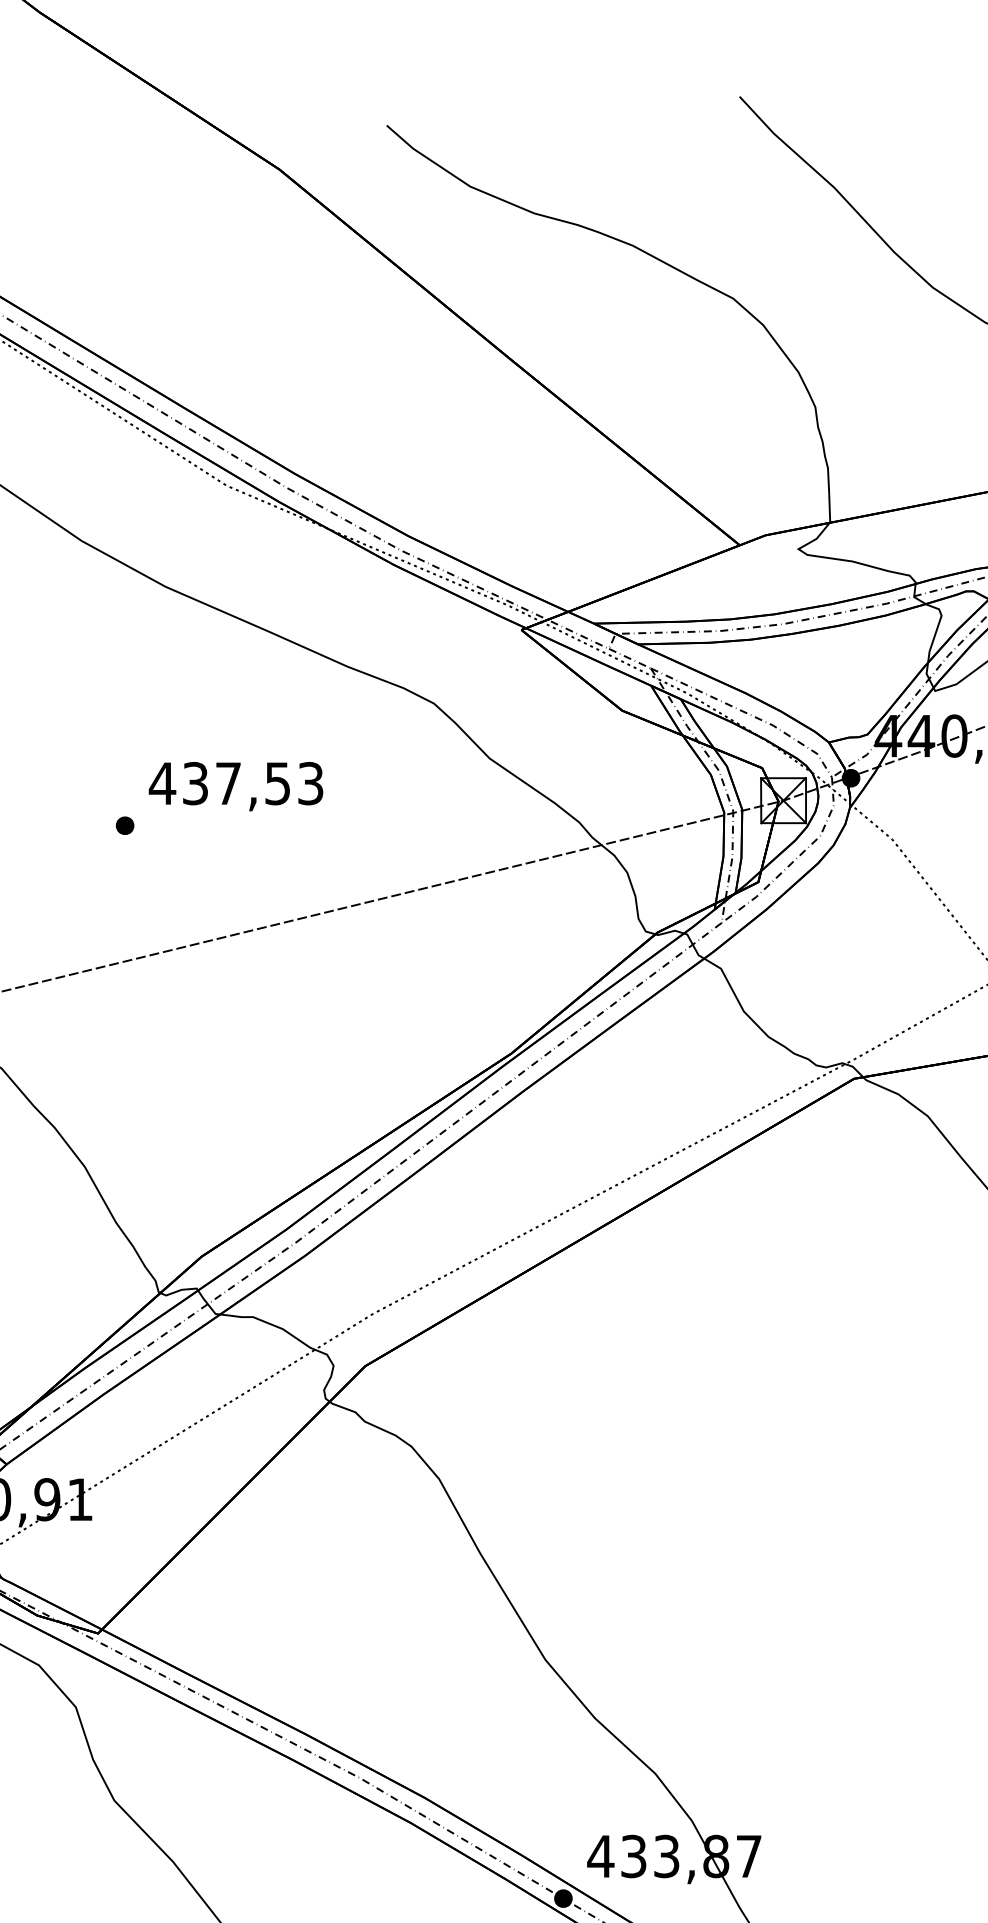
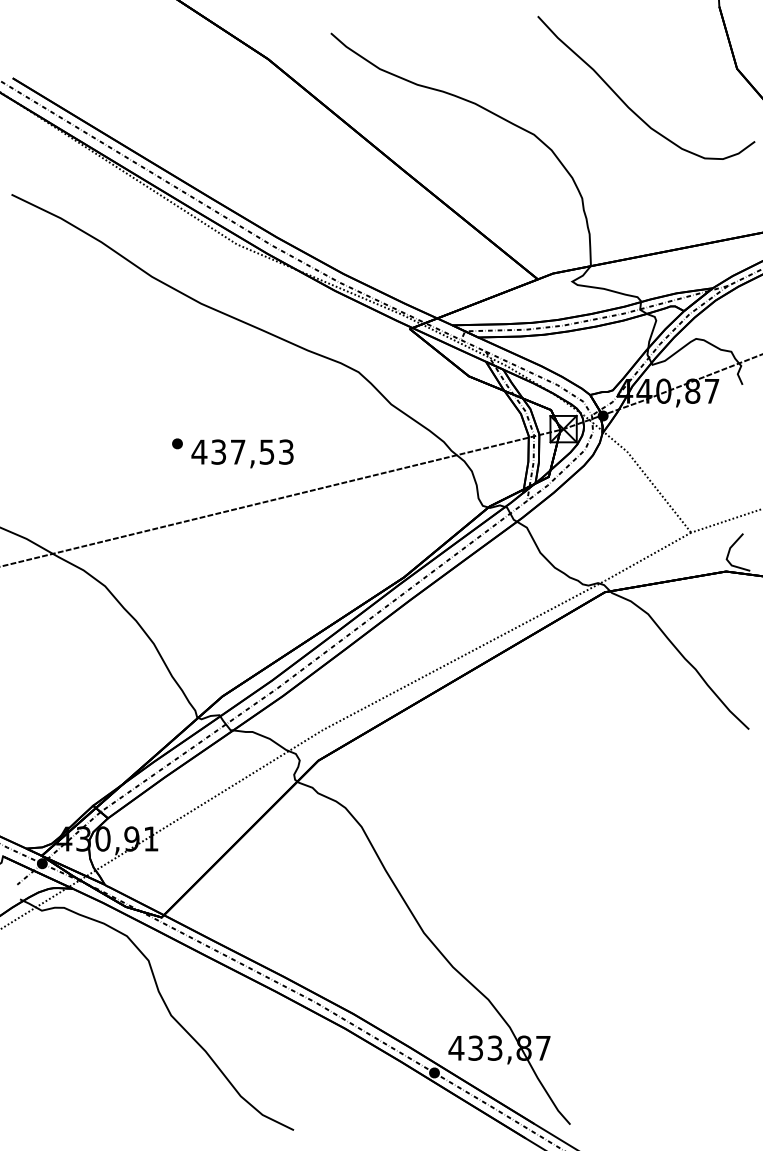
text: (235, 785) -> (242, 453), moved

